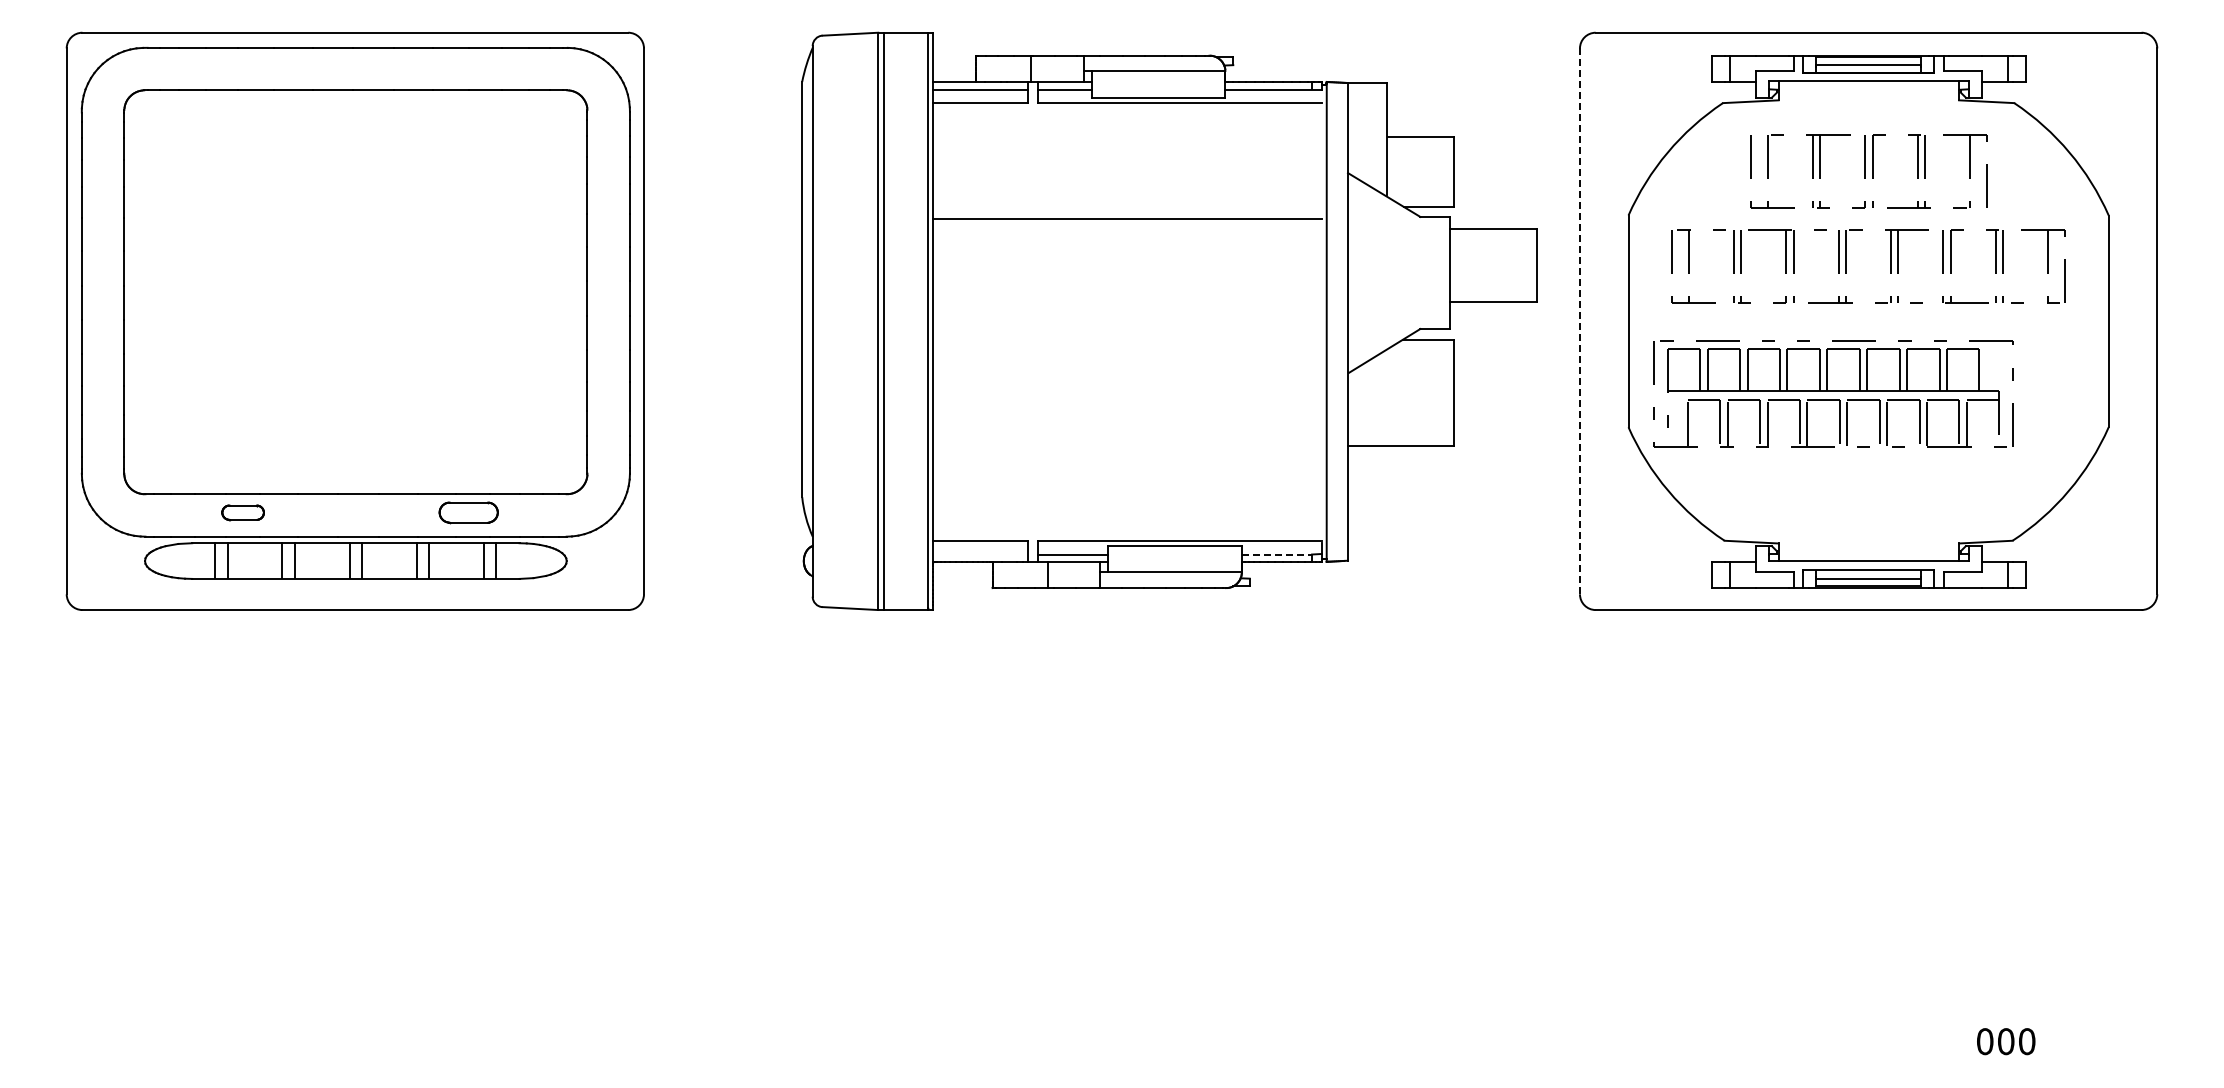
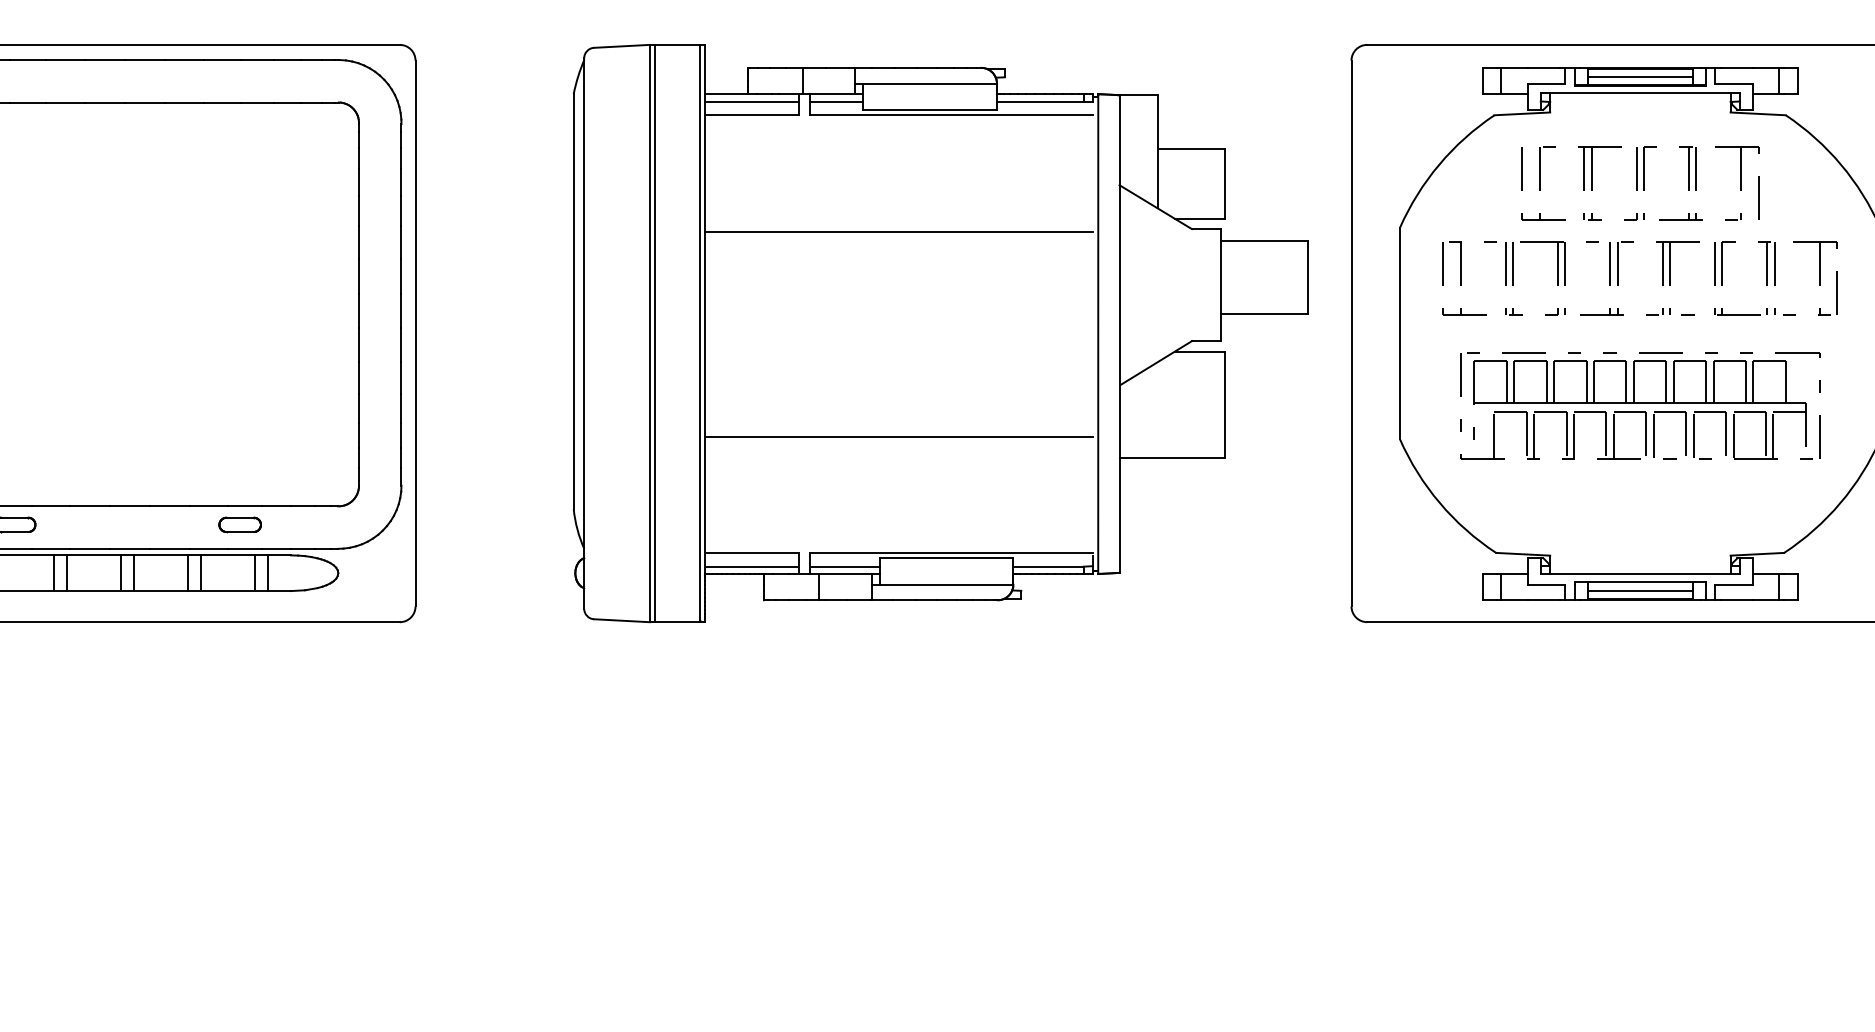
line: (1579, 321) -> (1351, 333), dashed -> solid
part: (1833, 393) -> (1640, 405), moved
line: (1127, 424) -> (899, 436), added
part: (468, 512) -> (240, 524), size x0.71
line: (980, 554) -> (752, 566), added
line: (1277, 554) -> (1049, 566), dashed -> solid

